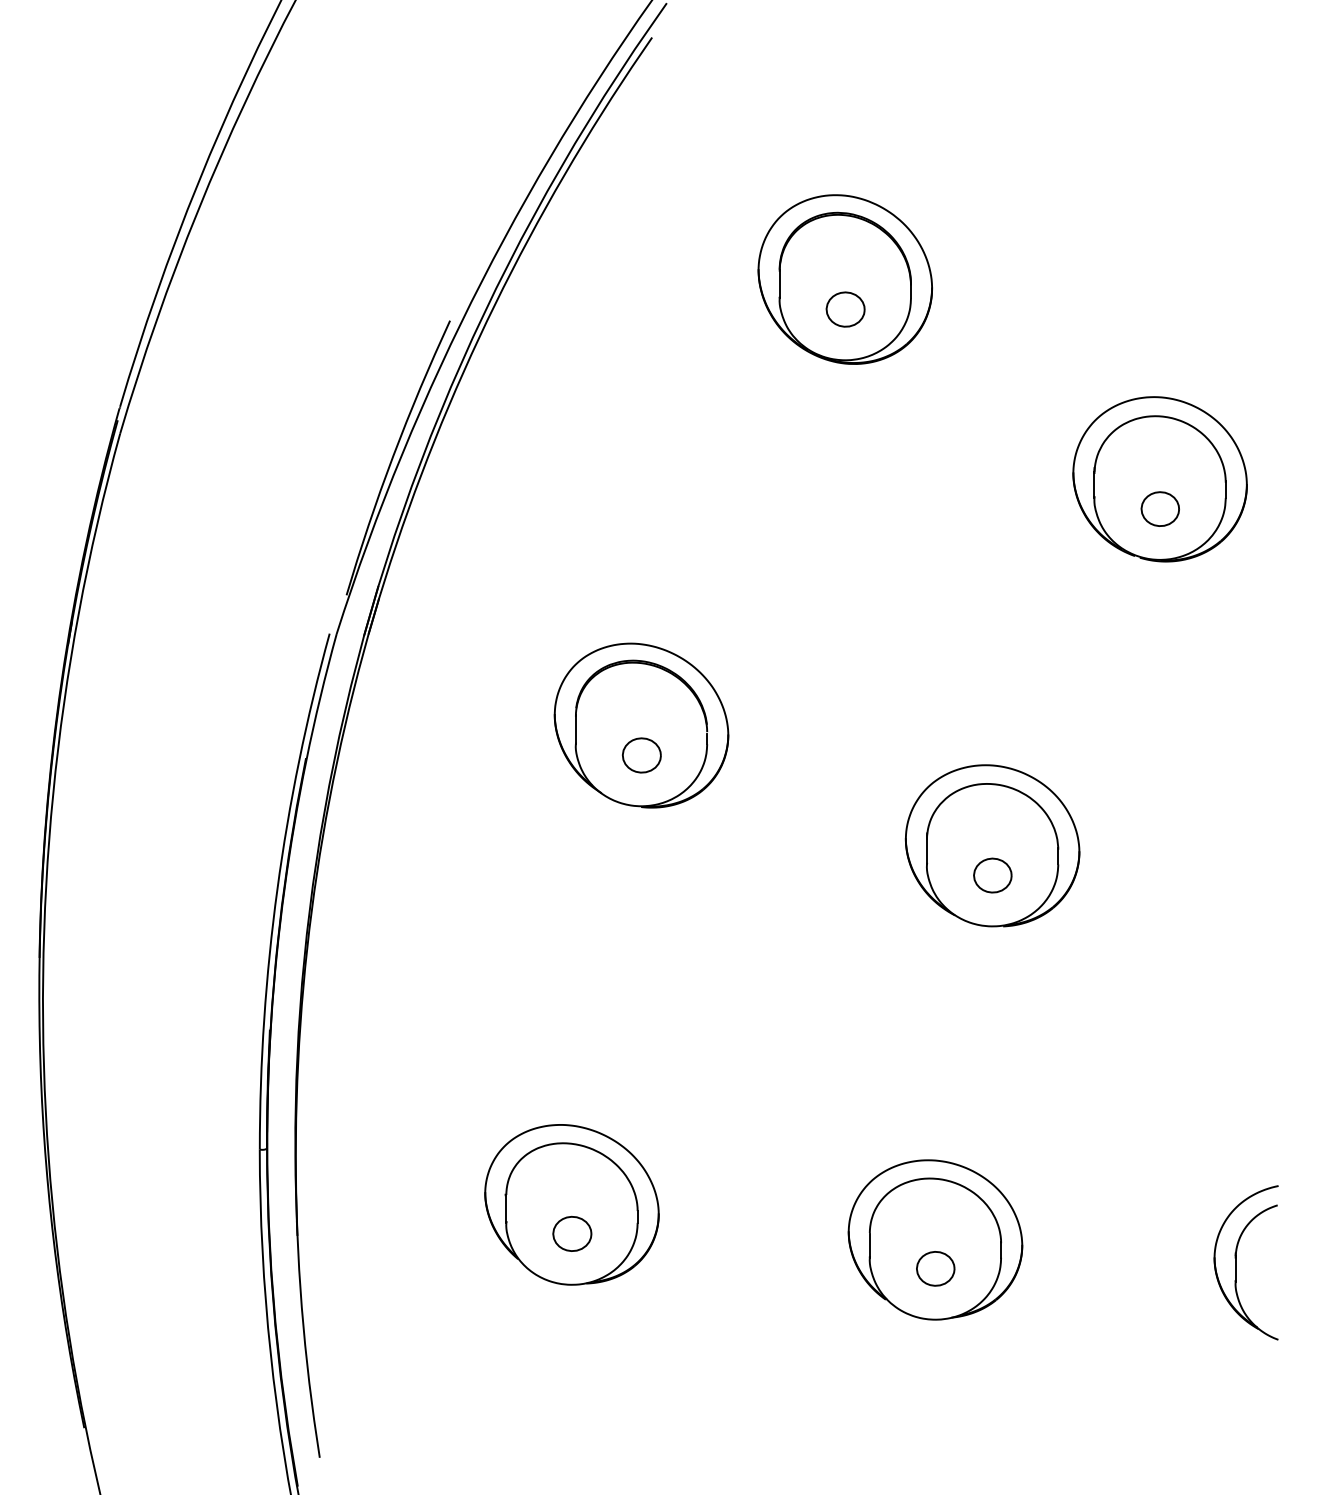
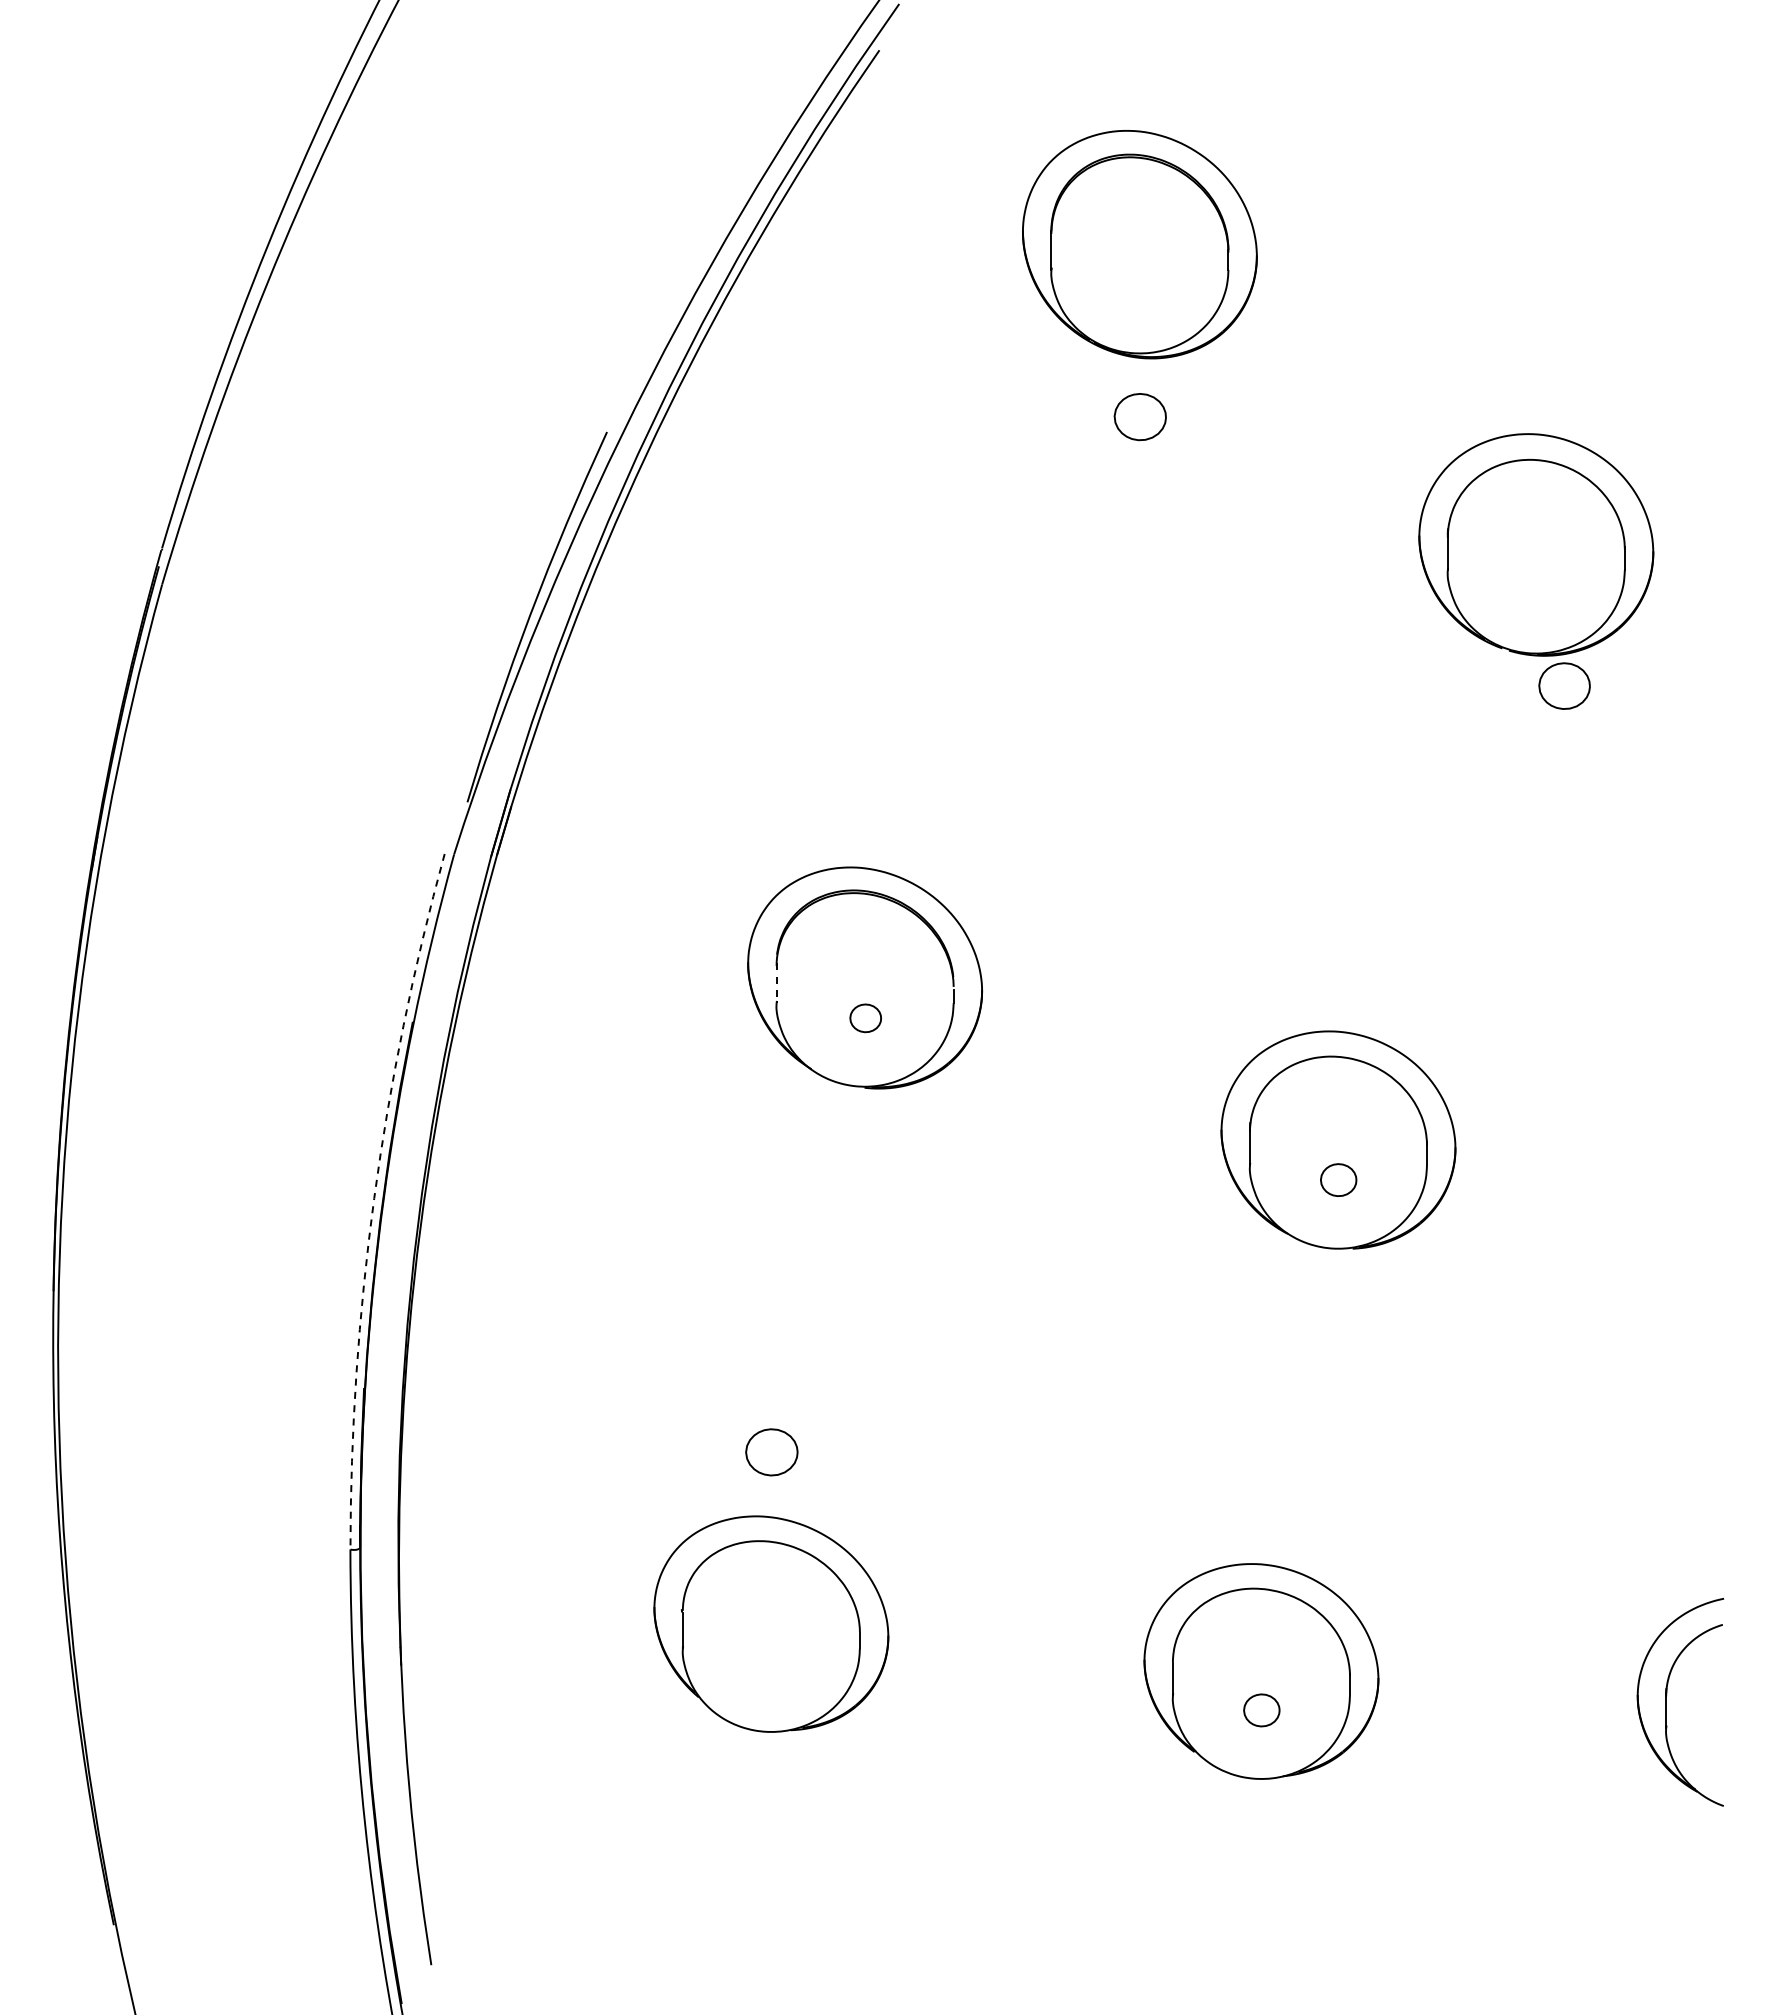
part: (845, 279) -> (1139, 244), moved
part: (1160, 479) -> (1536, 544), moved
line: (575, 729) -> (776, 983), solid -> dashed
part: (641, 755) -> (865, 1018), size x0.6
part: (992, 875) -> (1338, 1179), size x0.7
arc: (277, 889) -> (374, 1198), solid -> dashed
part: (572, 1234) -> (771, 1452), moved
part: (935, 1268) -> (1261, 1710), size x0.7

